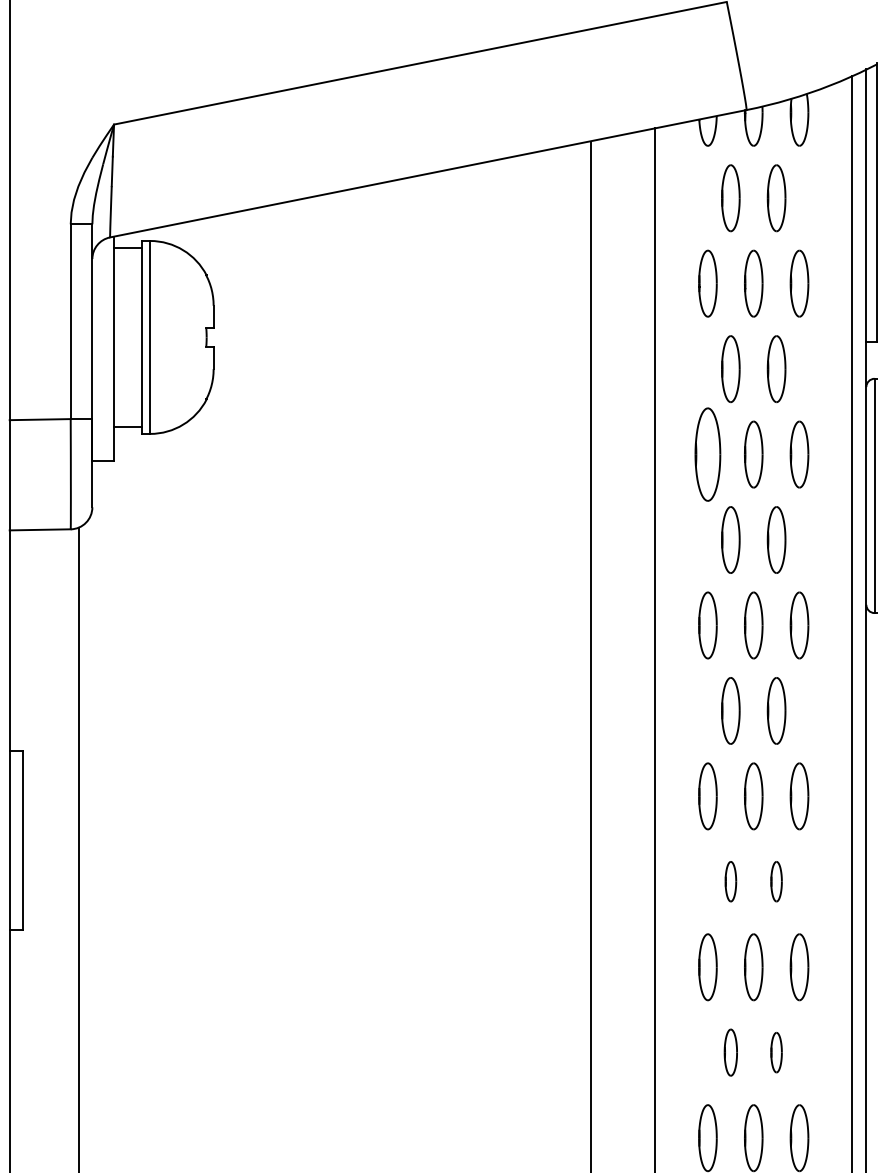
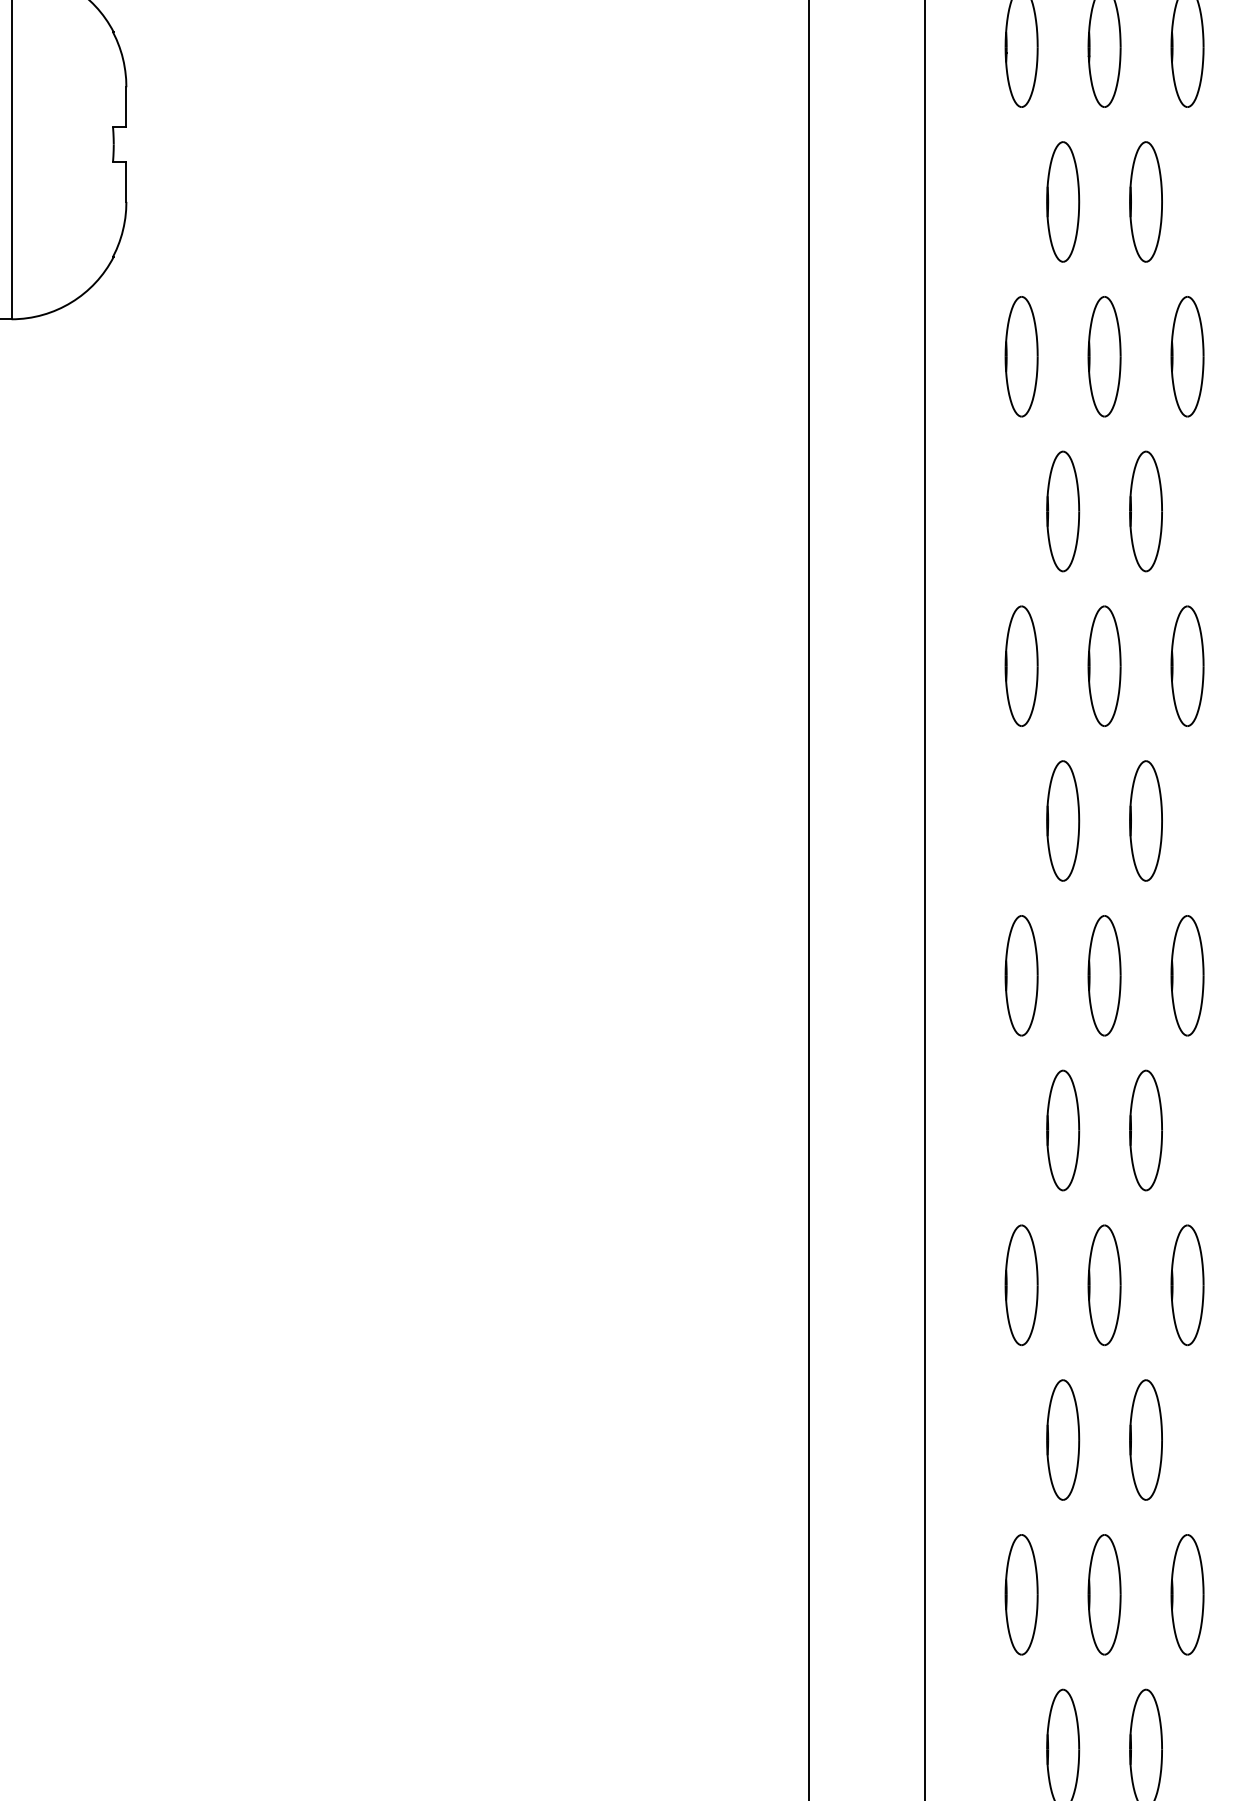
part: (707, 454) -> (1020, 356), size x0.71
part: (730, 881) -> (1062, 1129), size x1.67
part: (776, 881) -> (1145, 1129), size x1.67
part: (730, 1052) -> (1062, 1439), size x1.43
part: (776, 1052) -> (1145, 1439), size x1.67

